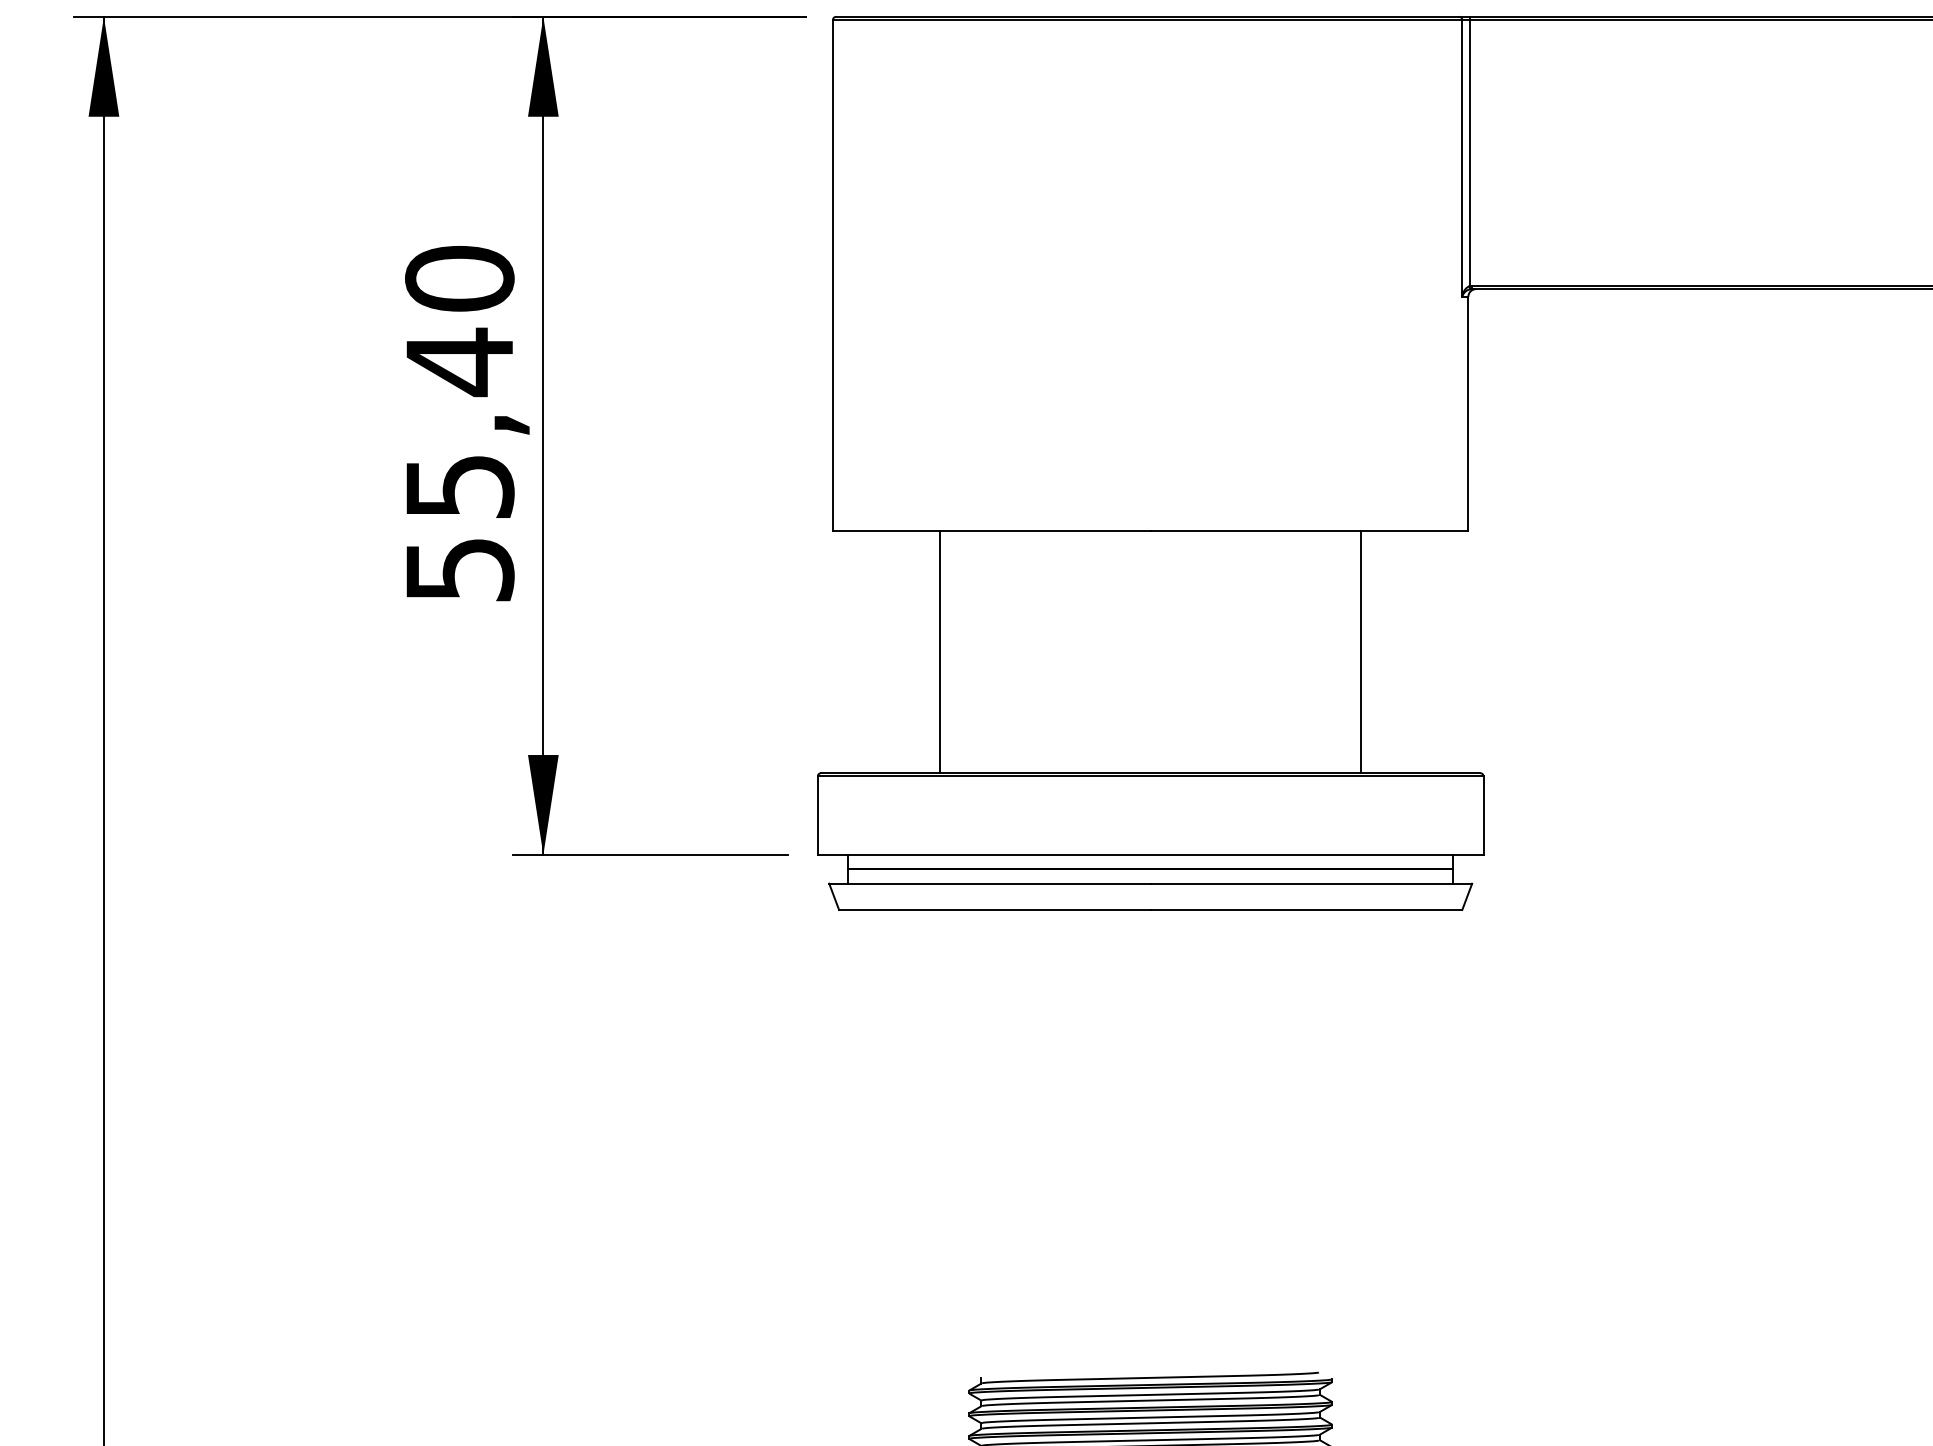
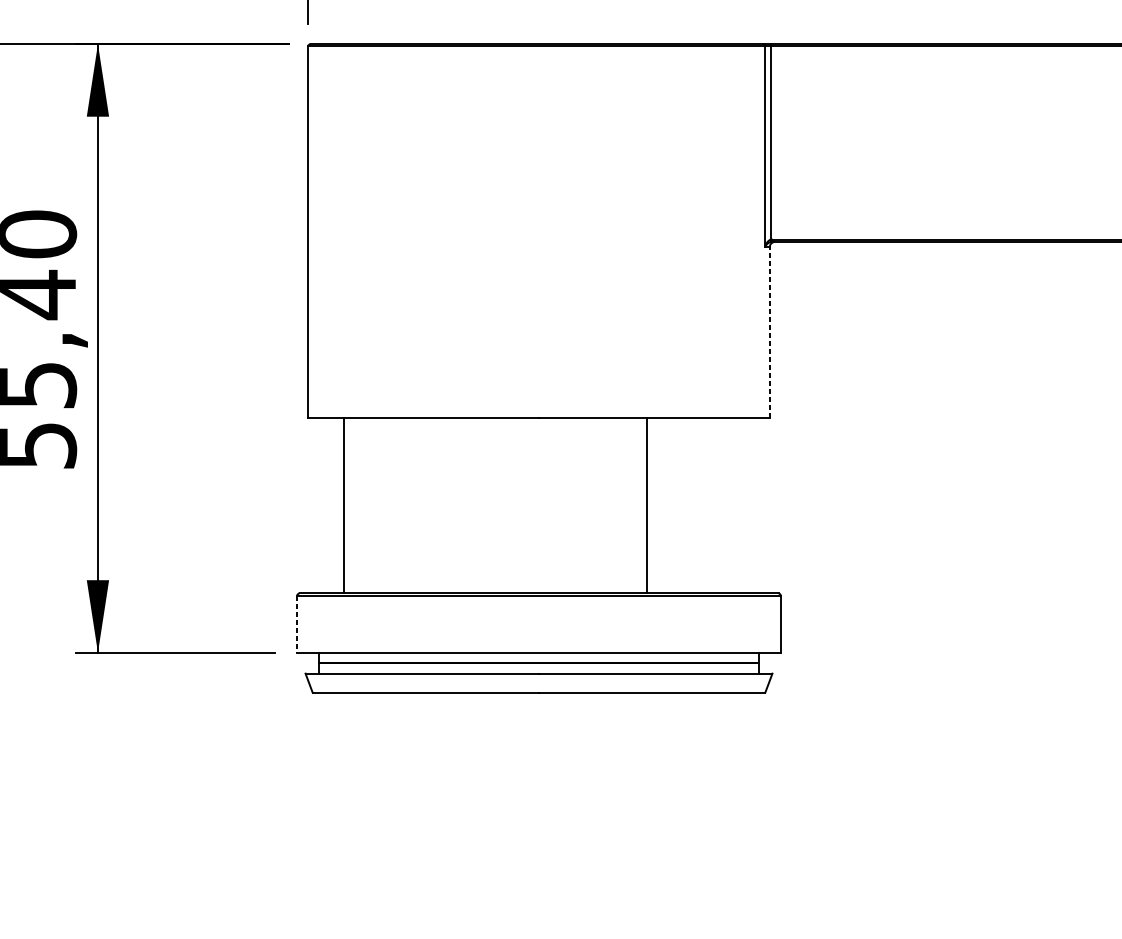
line: (1468, 413) -> (769, 332), solid -> dashed
line: (940, 652) -> (344, 505), moved
line: (1360, 652) -> (647, 505), moved
line: (817, 816) -> (297, 624), solid -> dashed

